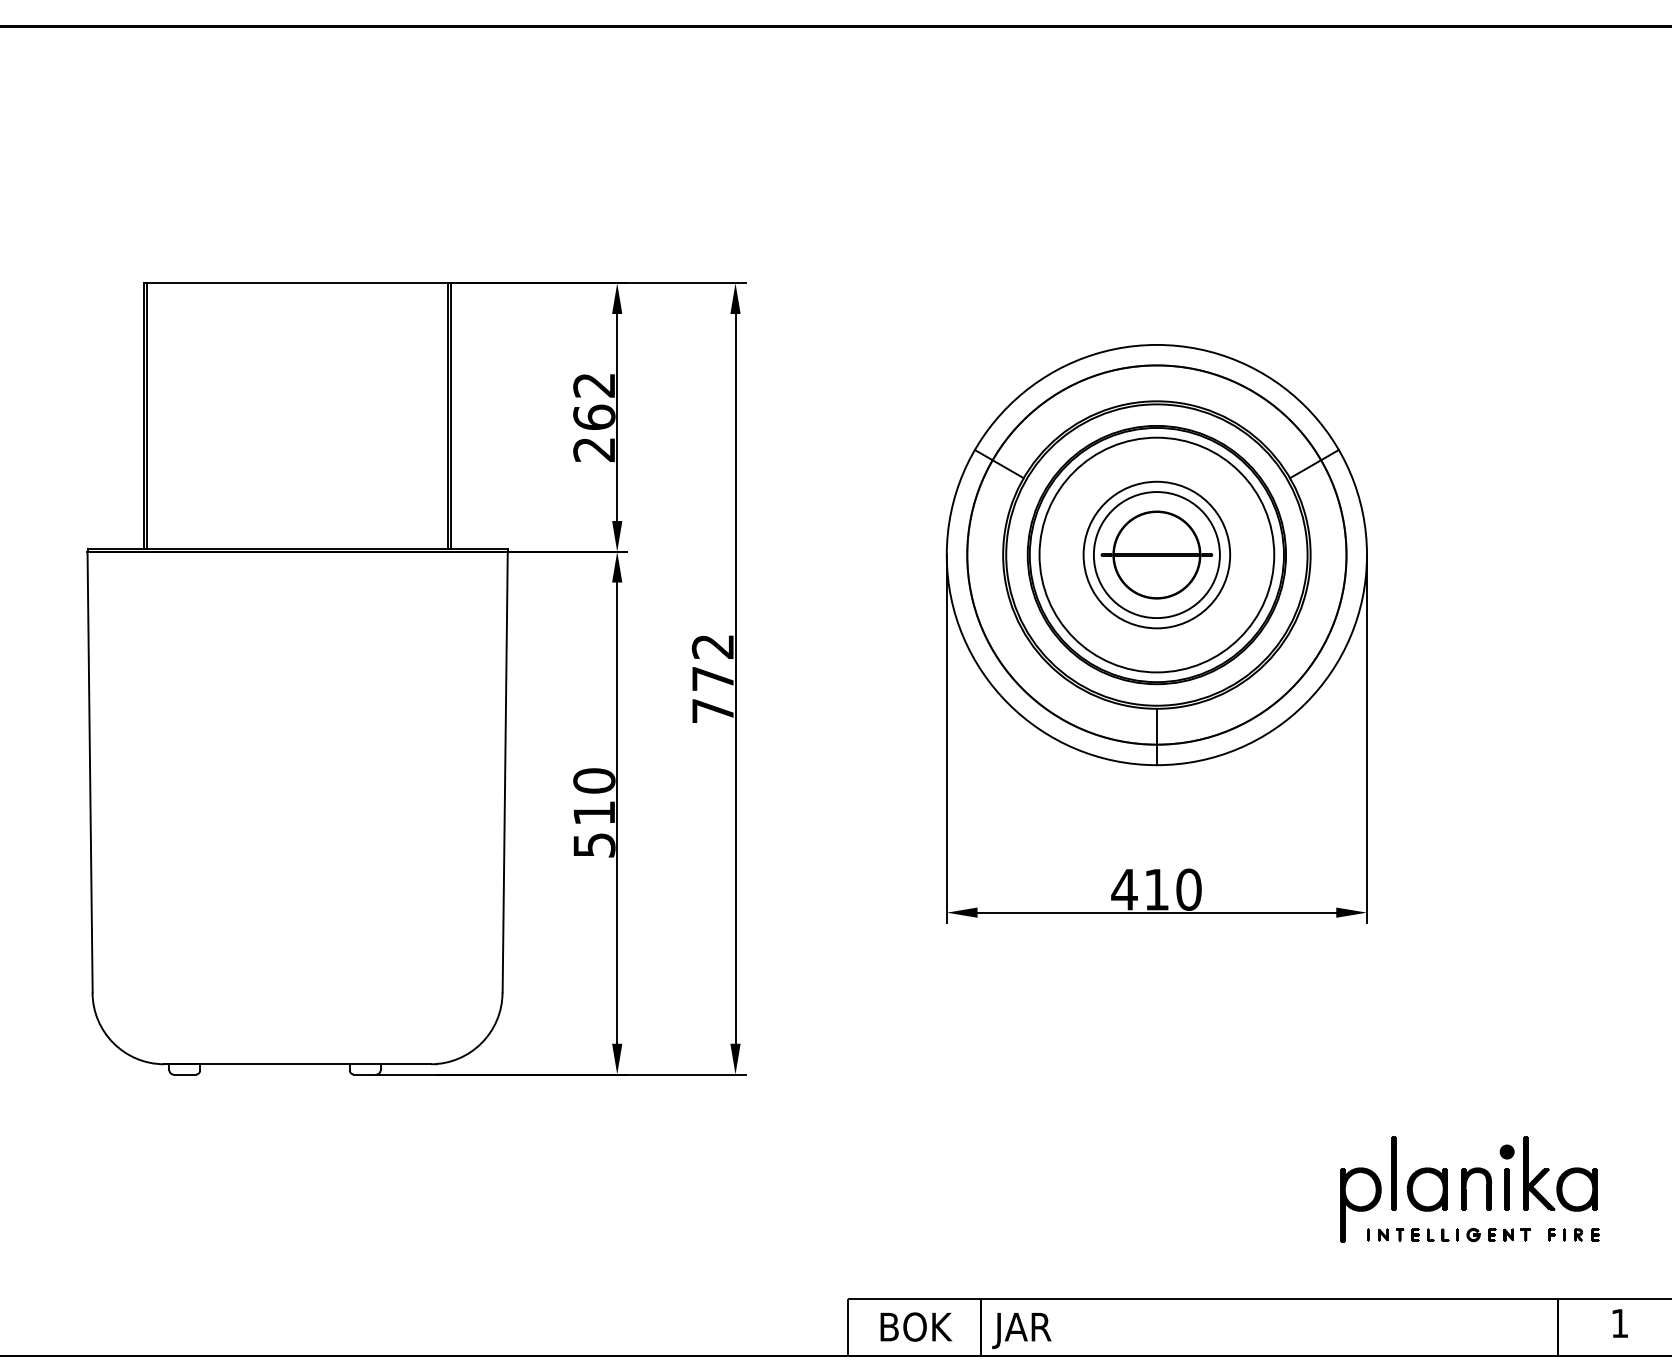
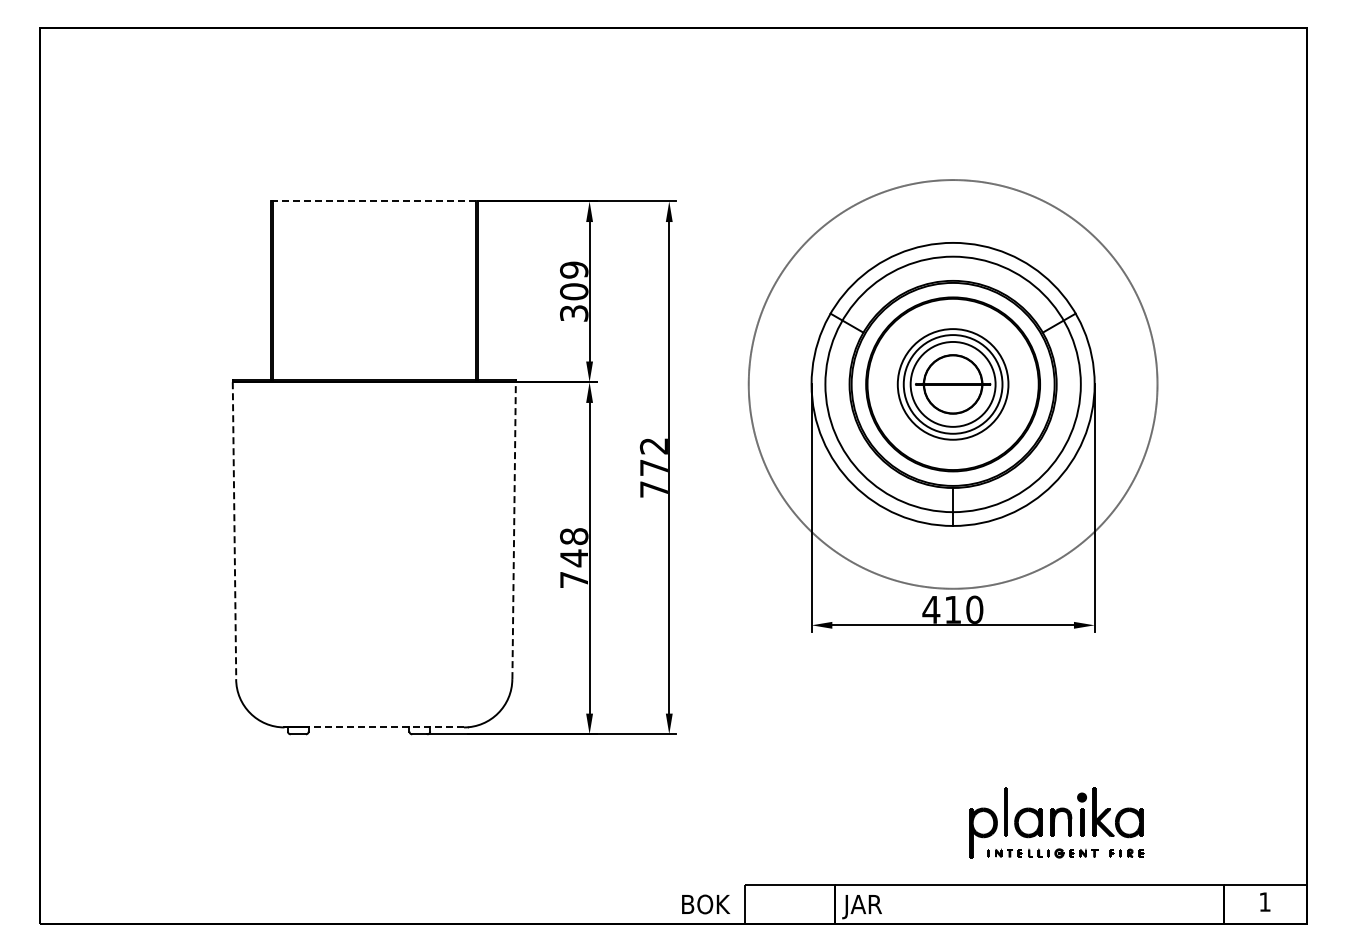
line: (297, 283) -> (374, 201), solid -> dashed
text: (594, 417) -> (574, 291), 262 -> 309
circle: (1155, 555) -> (952, 384), size x1.6
circle: (1157, 555) -> (953, 384), size x0.7
line: (505, 771) -> (514, 530), solid -> dashed
line: (90, 773) -> (234, 531), solid -> dashed
text: (594, 813) -> (574, 558), 510 -> 748
line: (297, 1064) -> (374, 727), solid -> dashed
part: (1469, 1189) -> (1056, 822), moved
text: (916, 1327) -> (706, 904), moved

